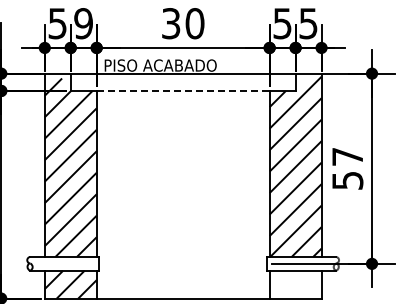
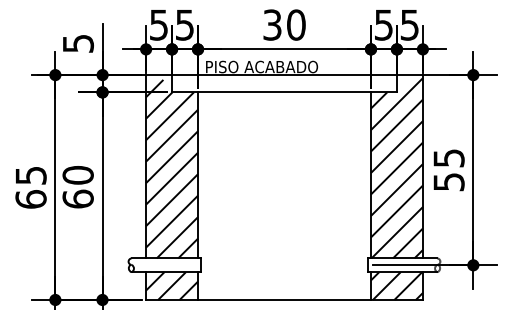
text: (83, 23) -> (184, 24), 9 -> 5
line: (184, 91) -> (285, 92), dashed -> solid
text: (347, 157) -> (448, 158), 57 -> 55
hatch: (295, 284) -> (396, 285), added

